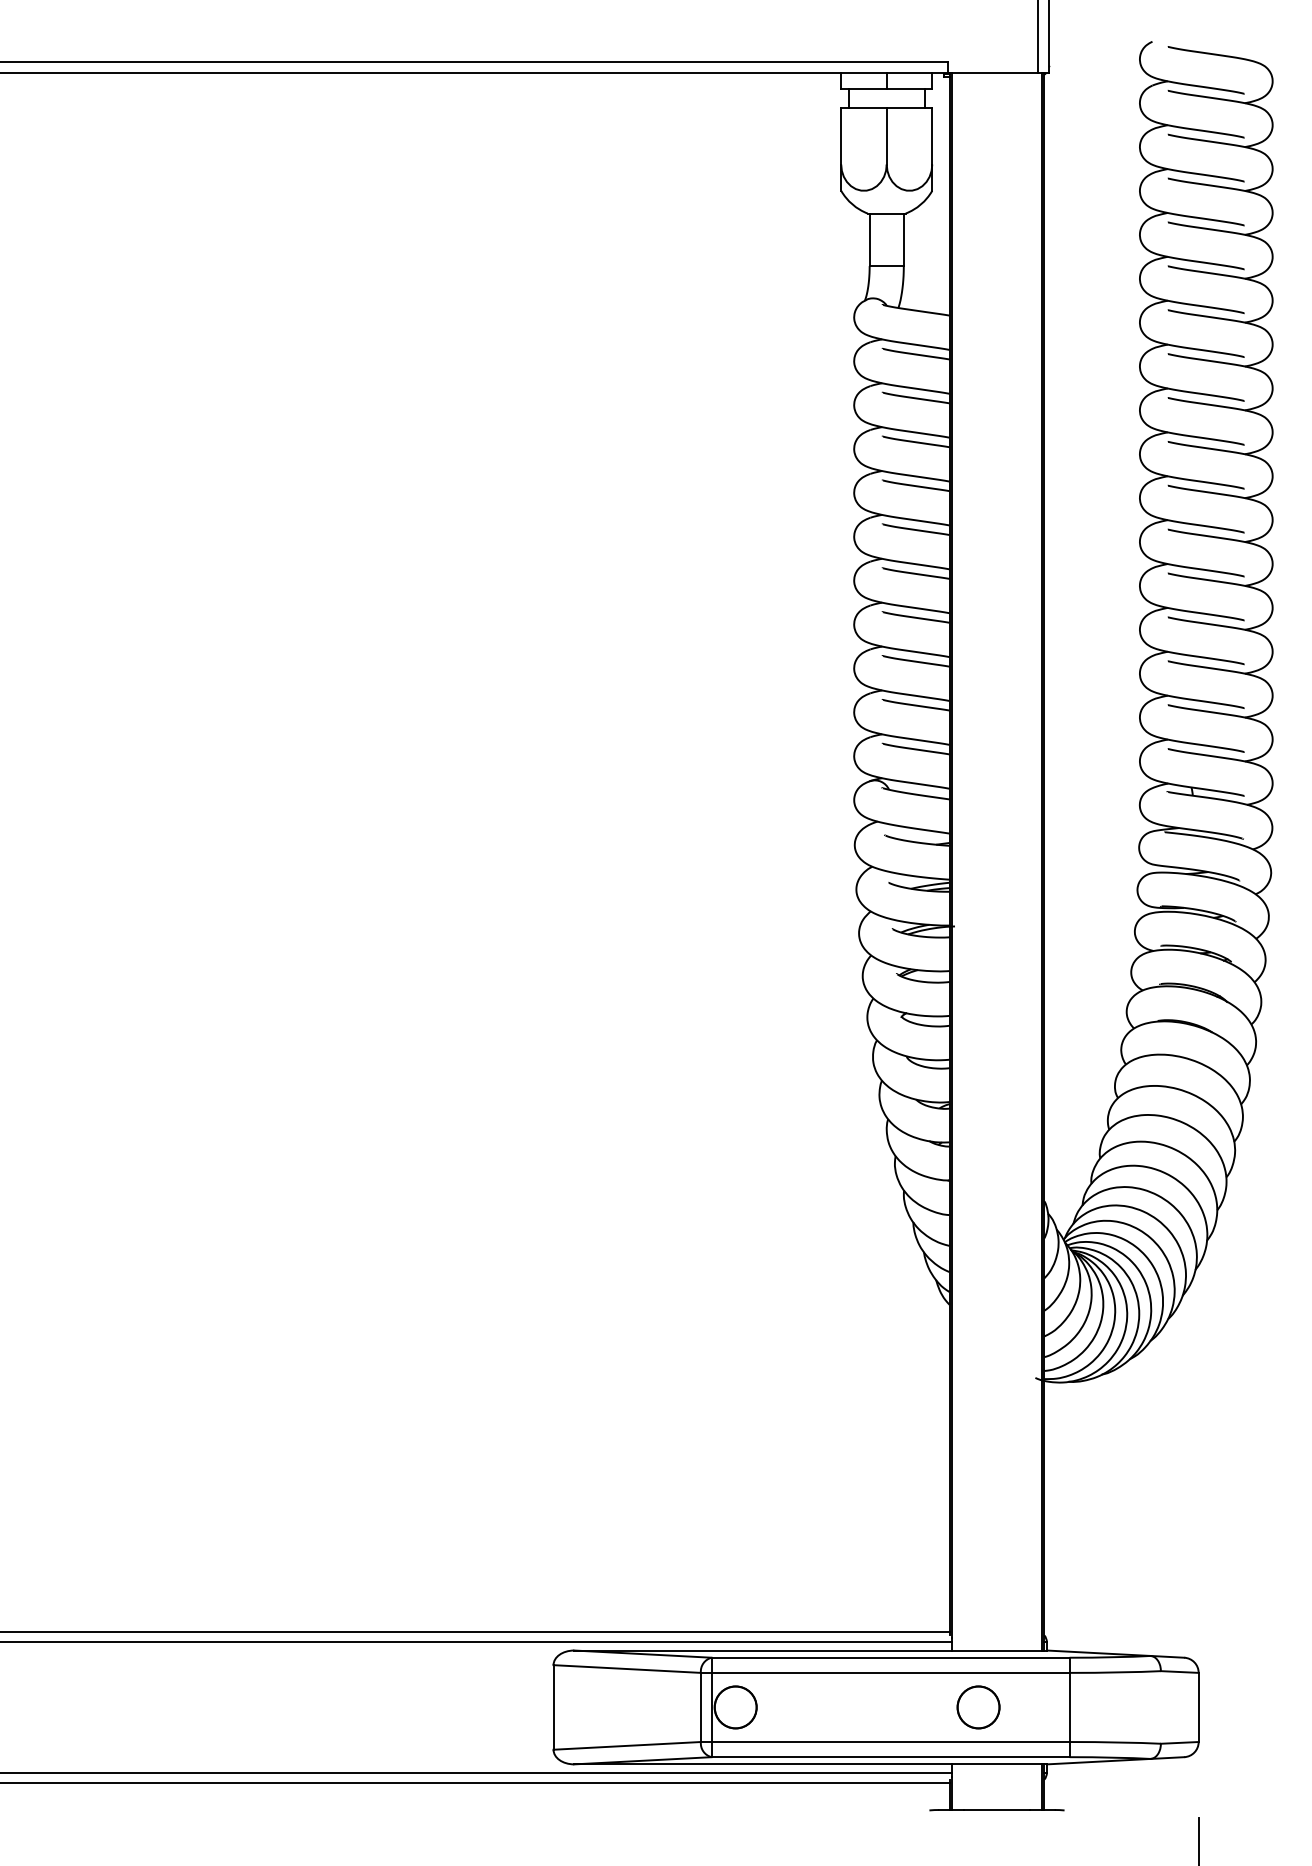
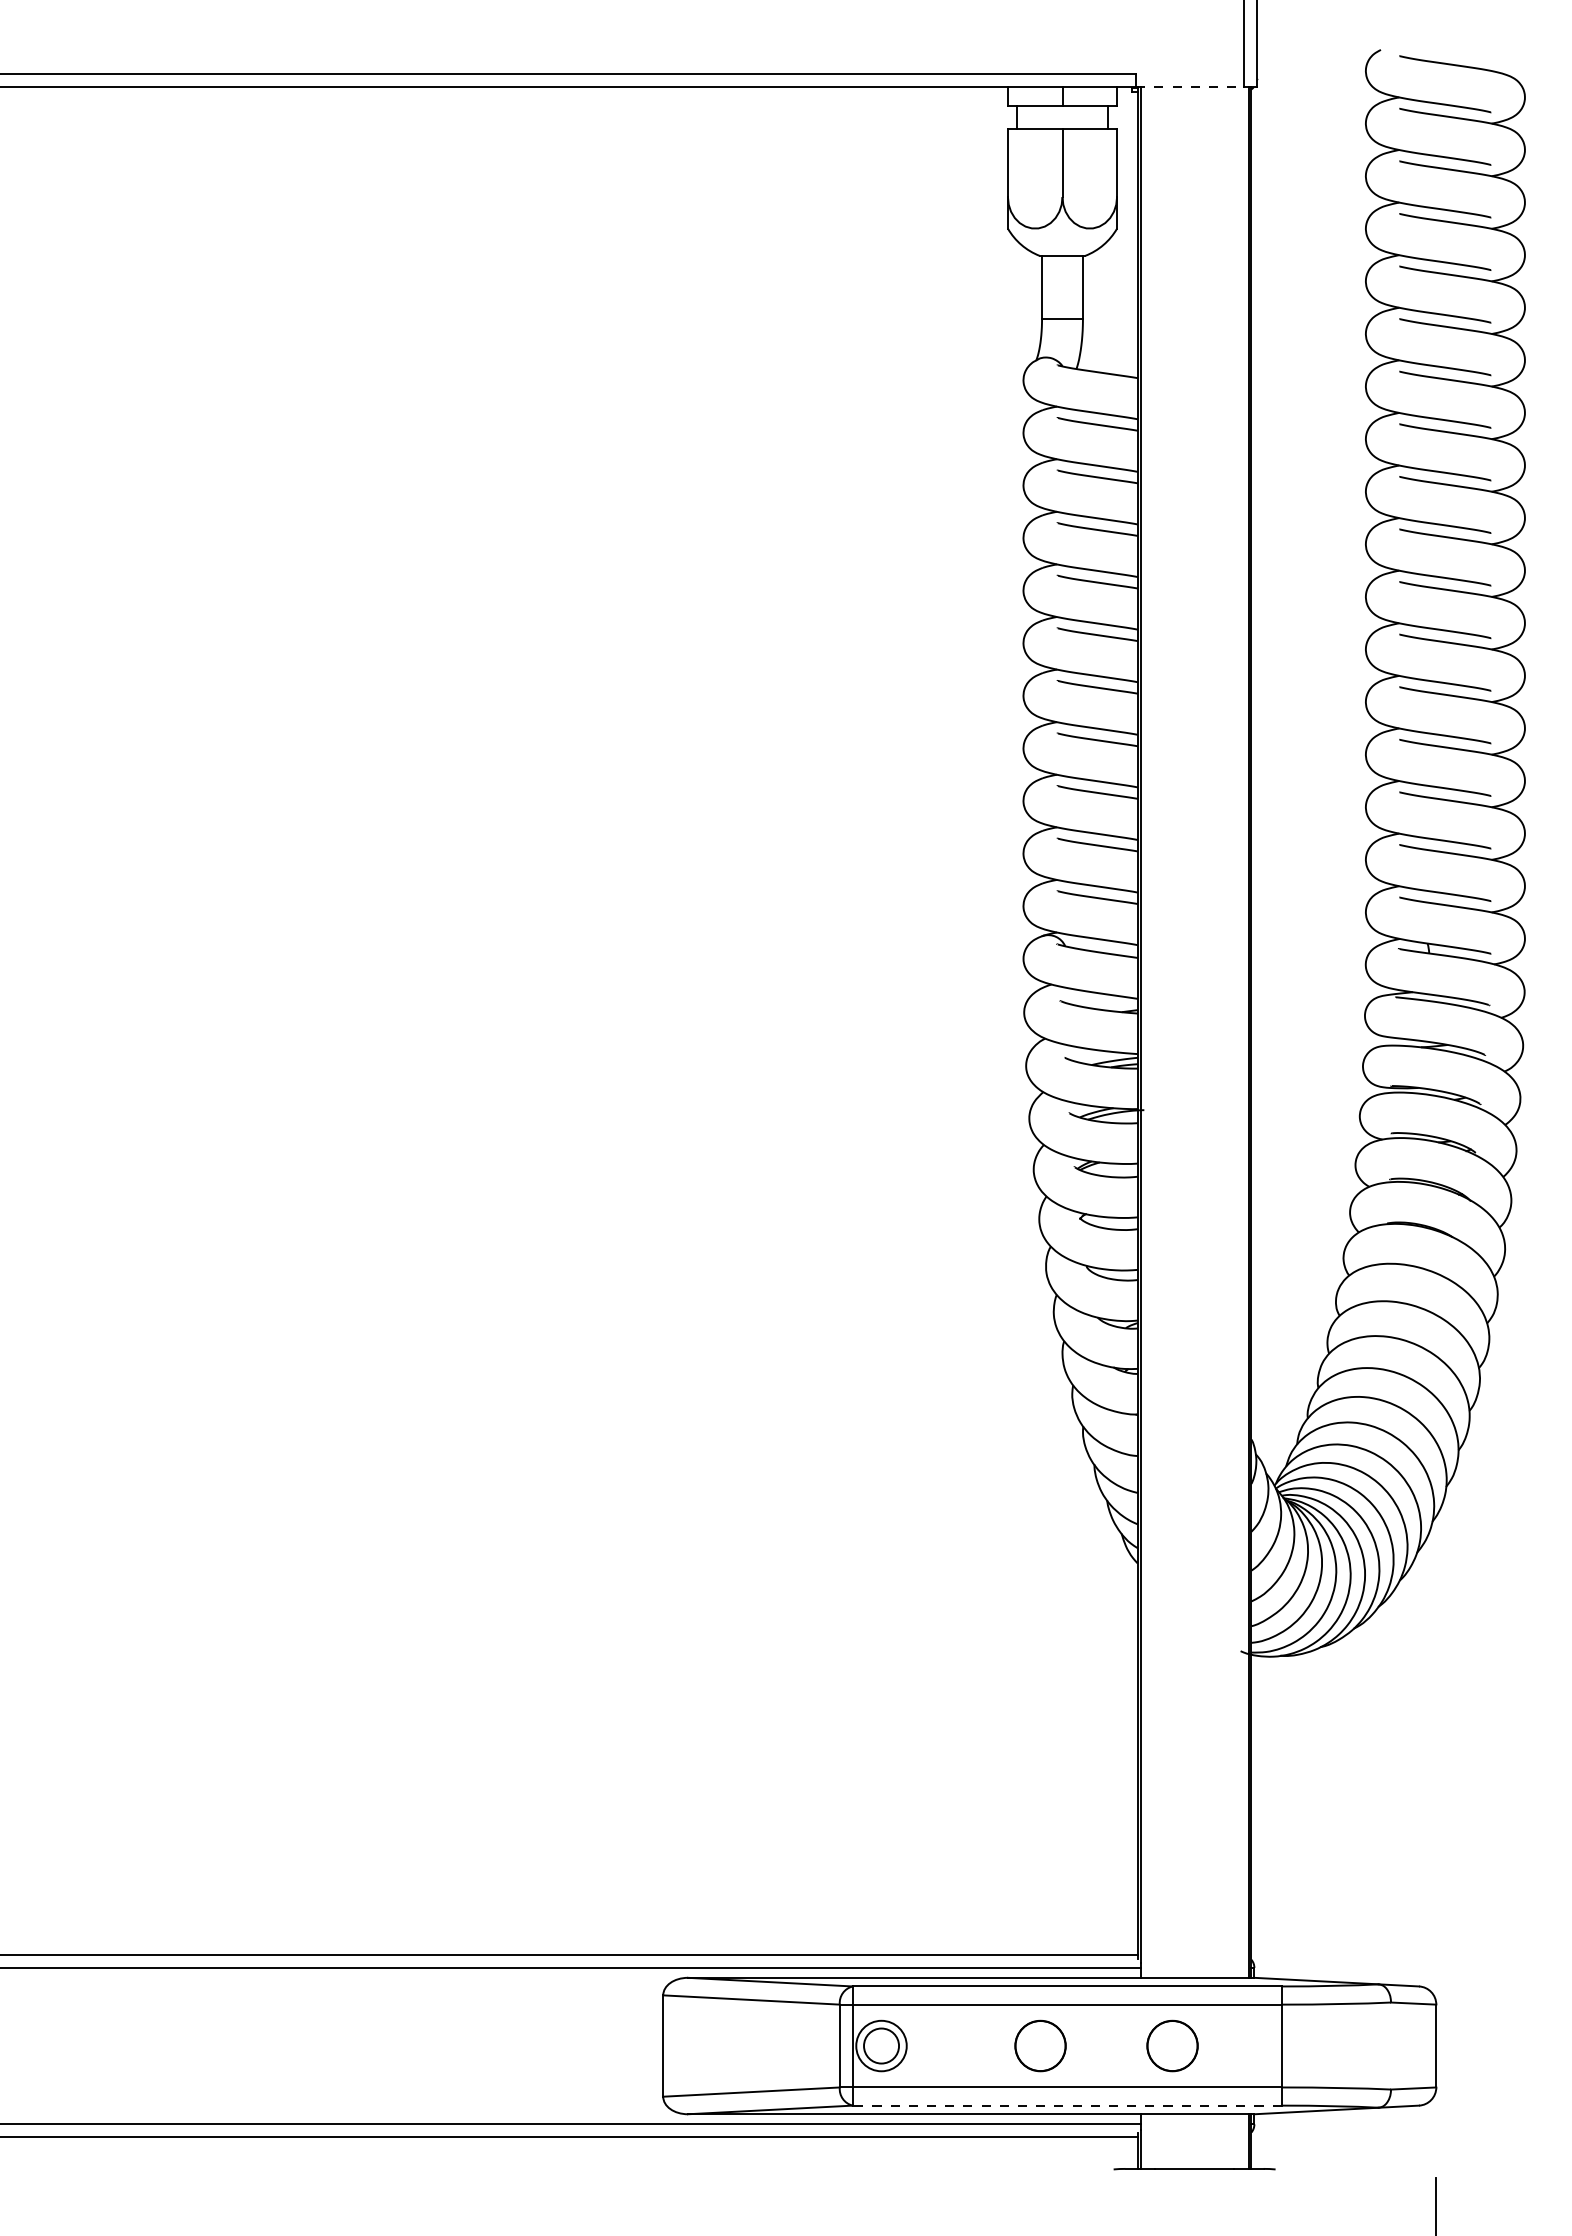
line: (993, 73) -> (1190, 87), solid -> dashed
part: (868, 1706) -> (1040, 2045), added
circle: (735, 1707) -> (881, 2046), size x0.7
line: (890, 1757) -> (1067, 2105), solid -> dashed

